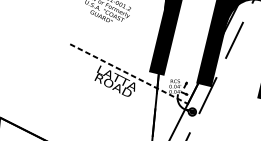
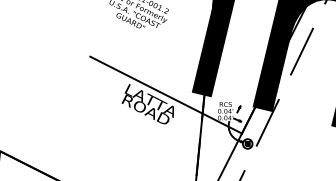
line: (129, 74) -> (166, 95), dashed -> solid

